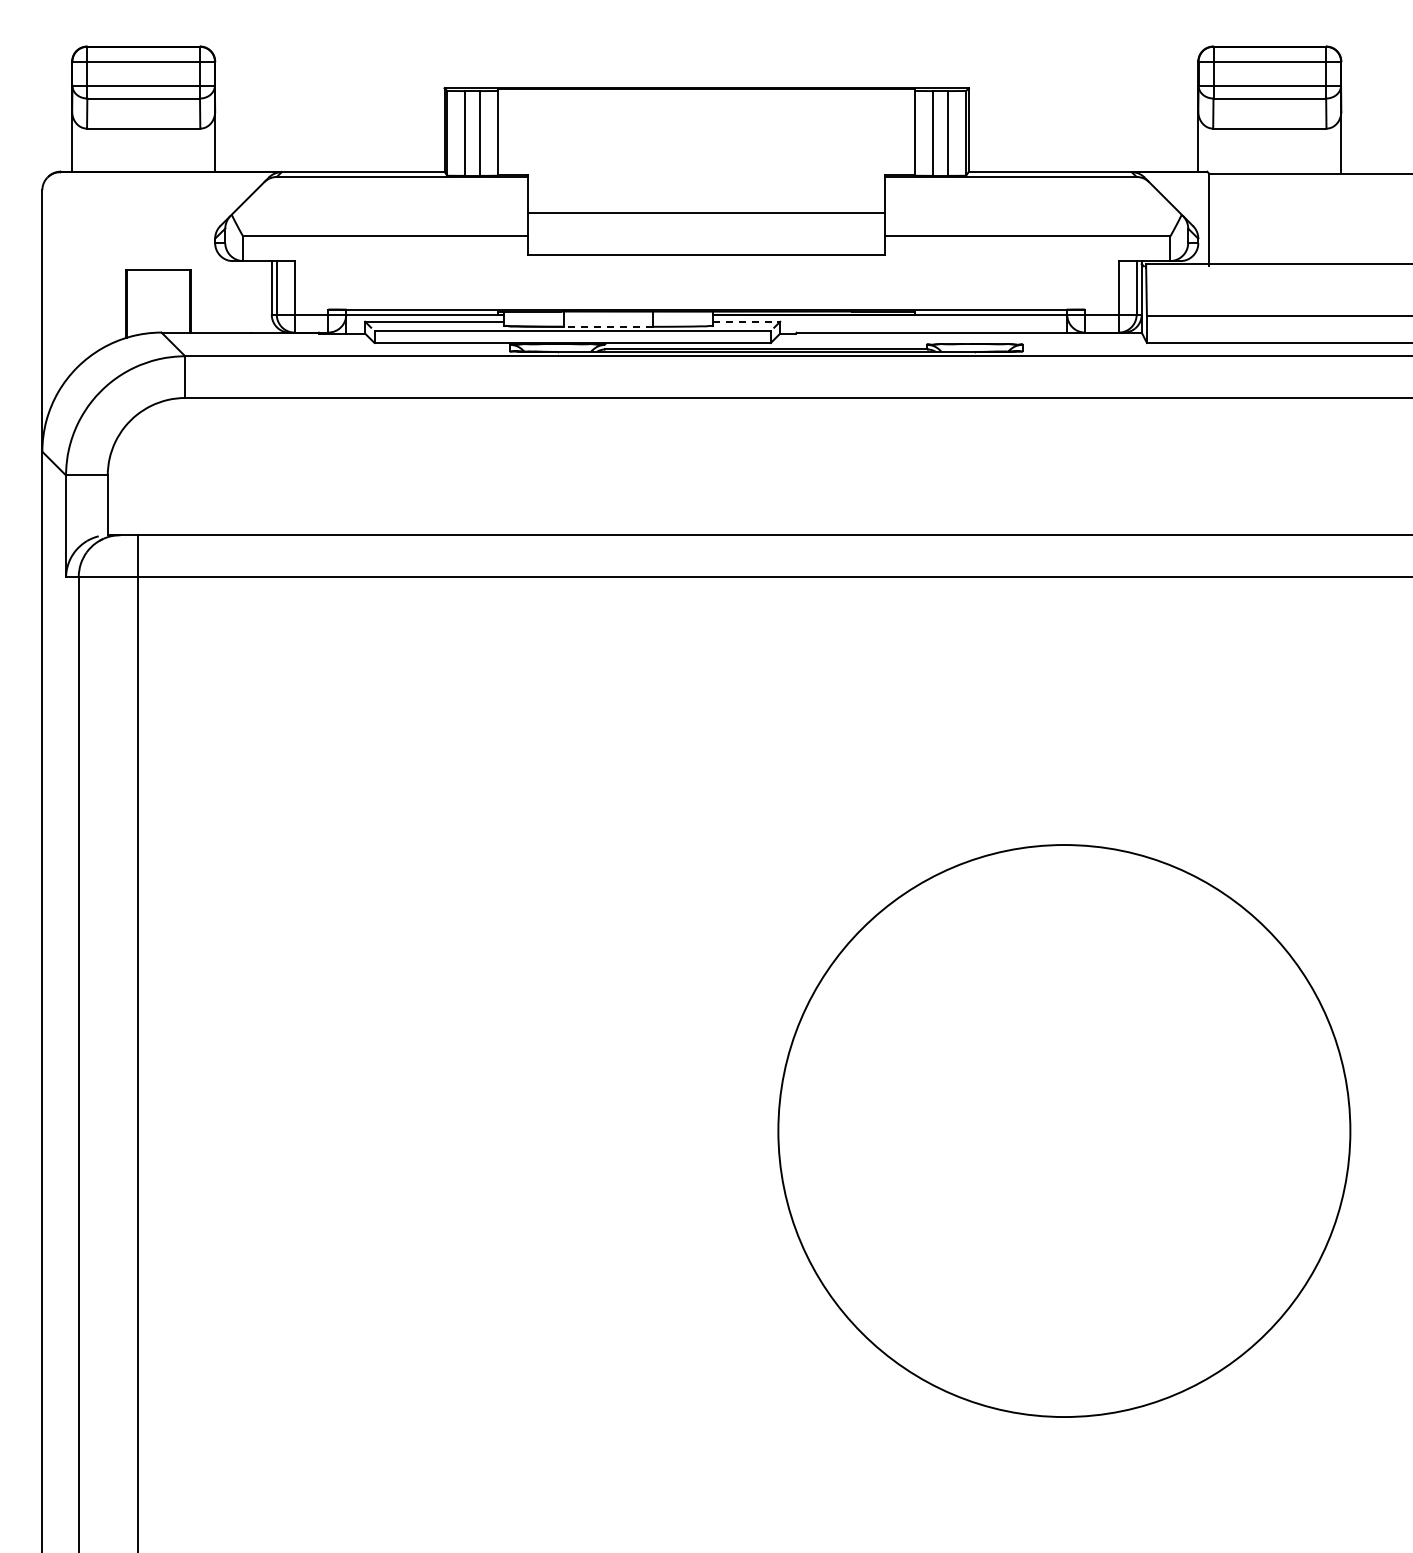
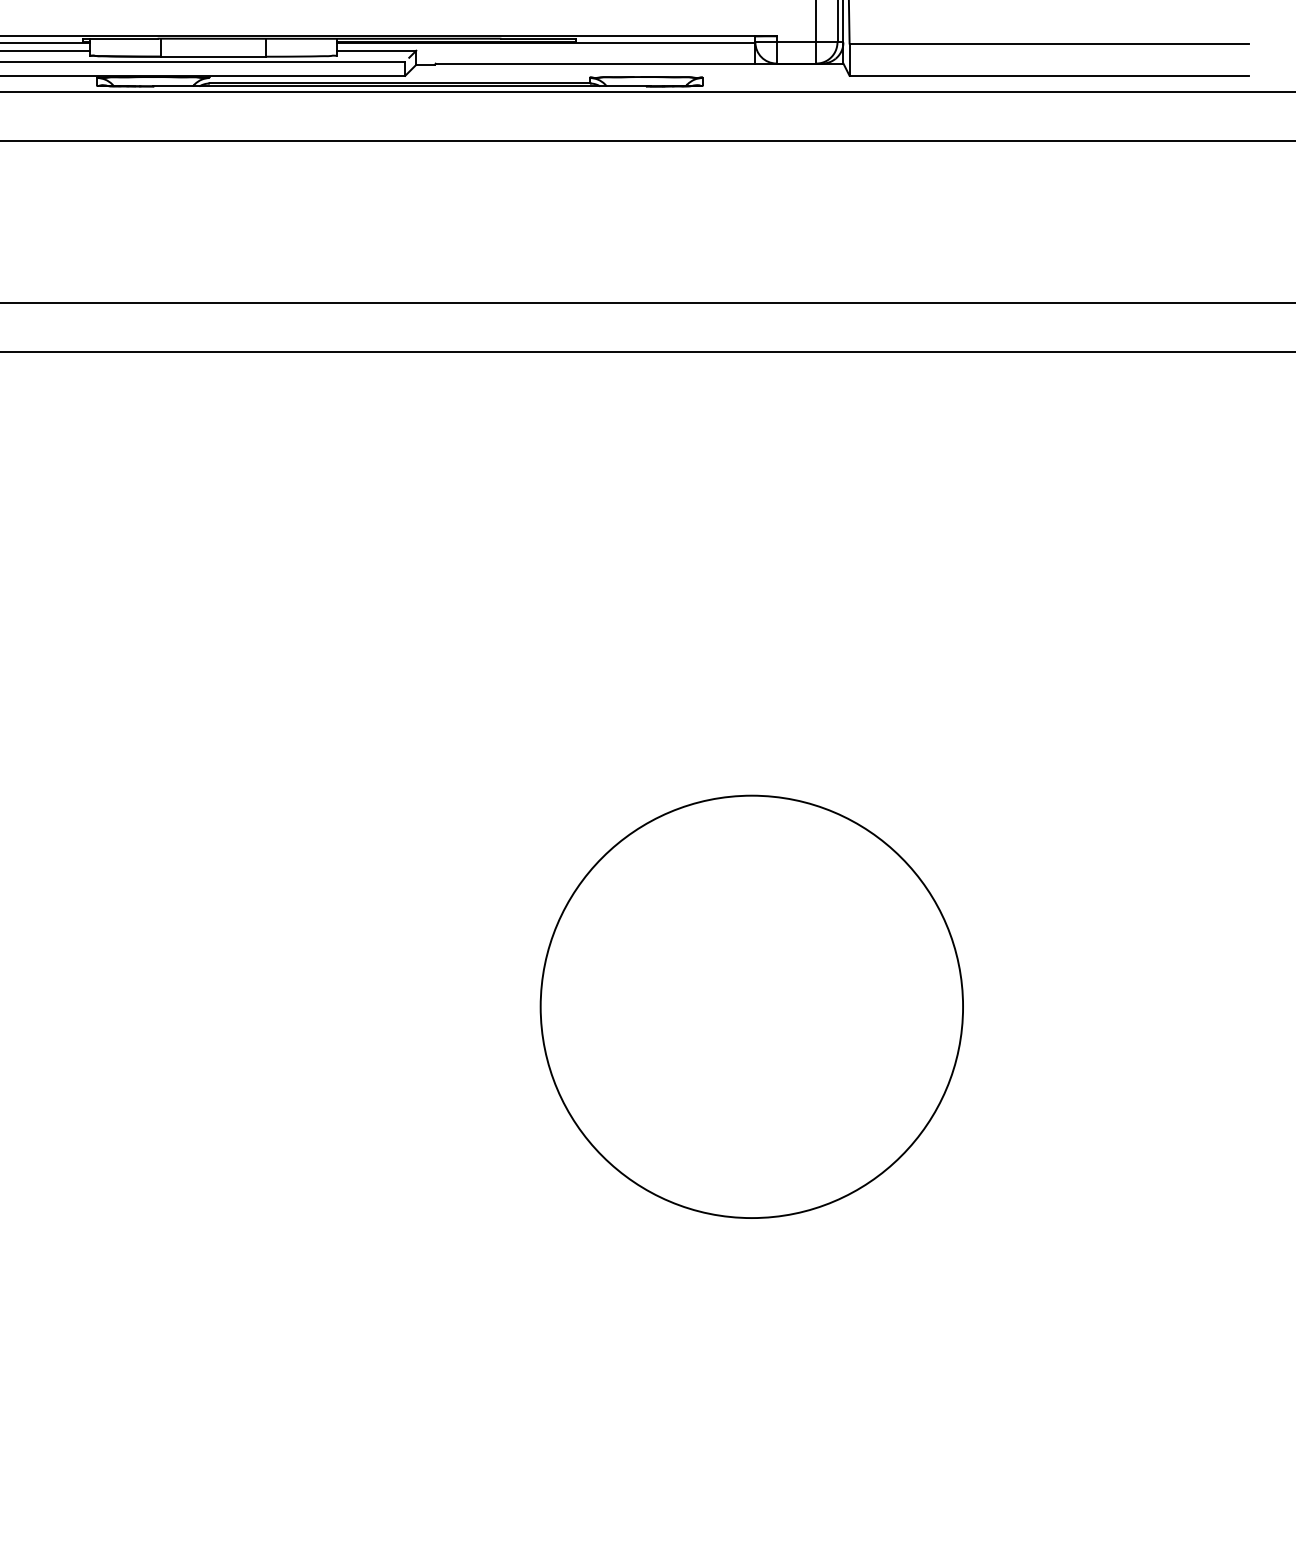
line: (746, 321) -> (376, 50), dashed -> solid
line: (608, 326) -> (213, 56), dashed -> solid
circle: (1063, 1130) -> (751, 1006), size x0.62

